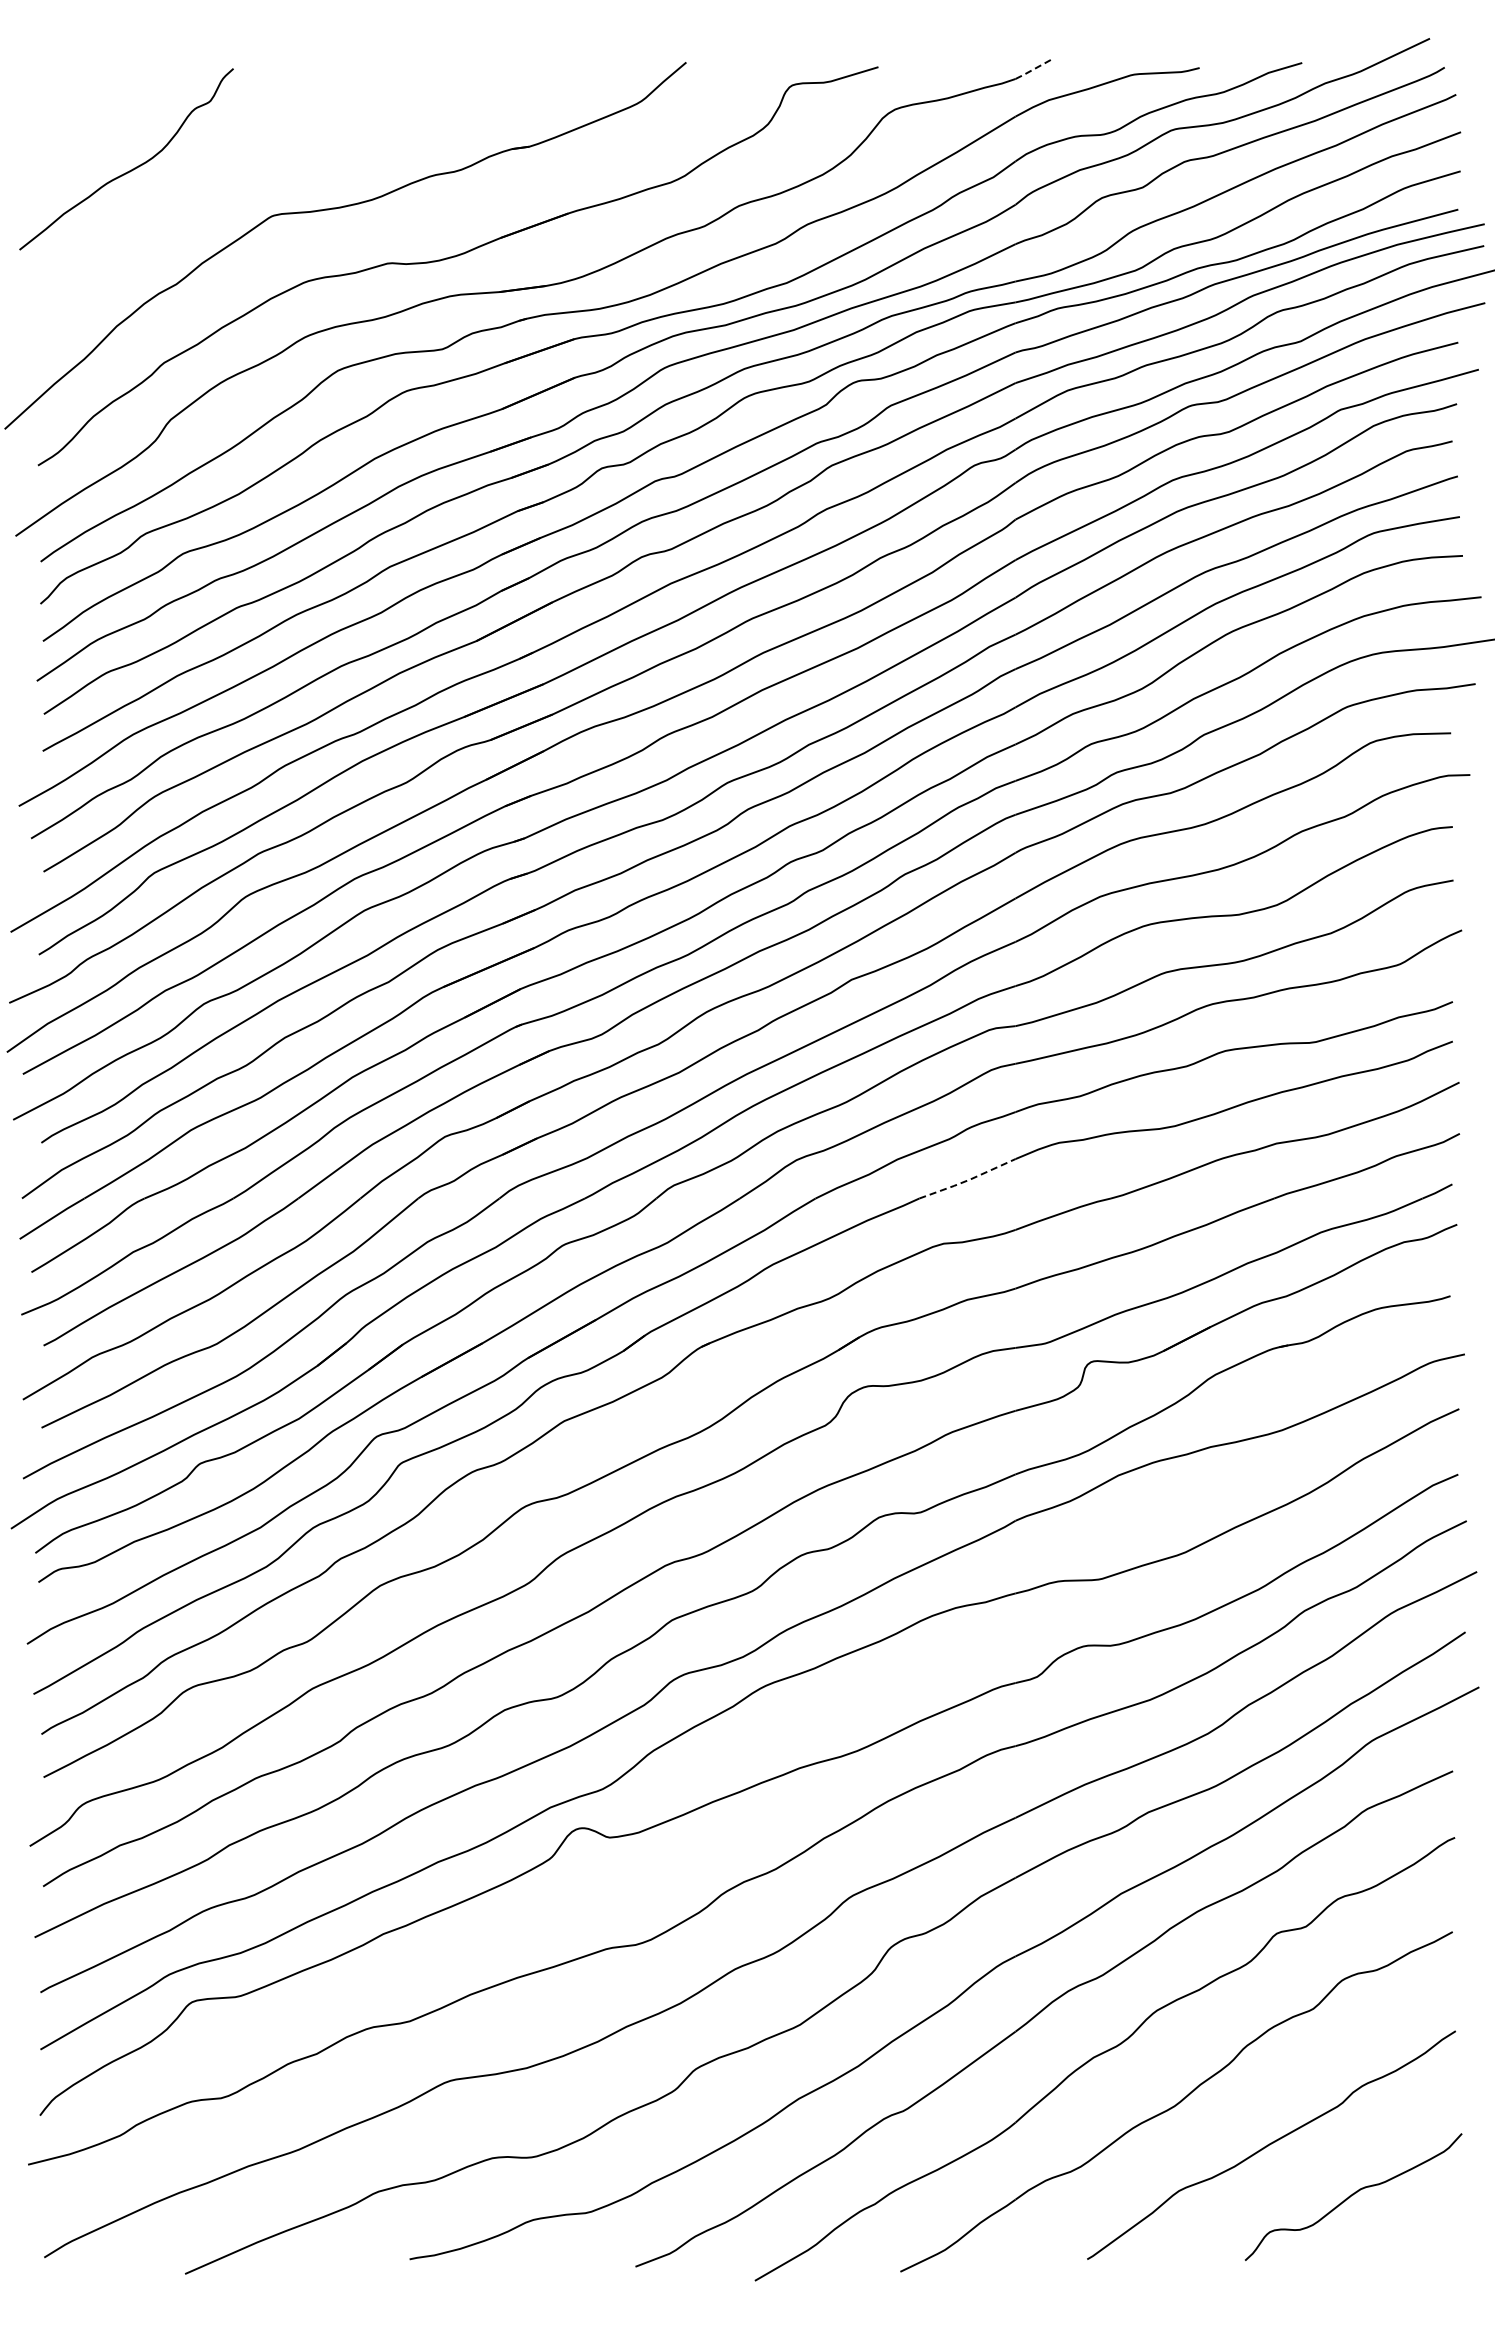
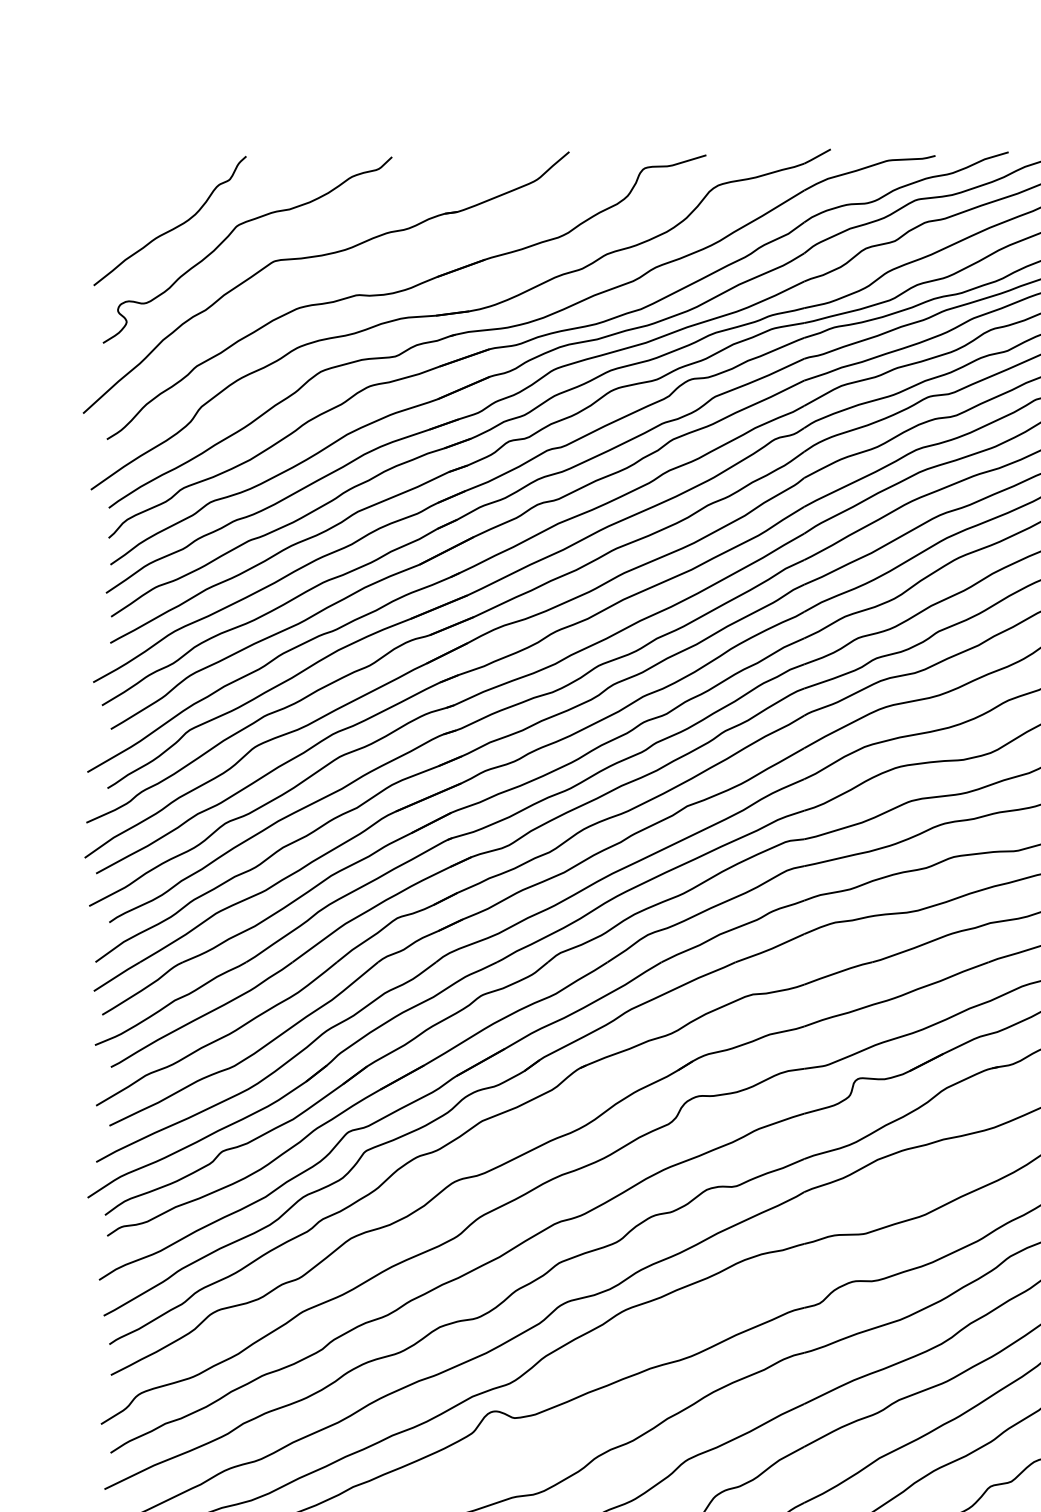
line: (1033, 69) -> (816, 156), dashed -> solid
curve: (212, 177) -> (231, 233), added
line: (968, 1180) -> (770, 949), dashed -> solid

